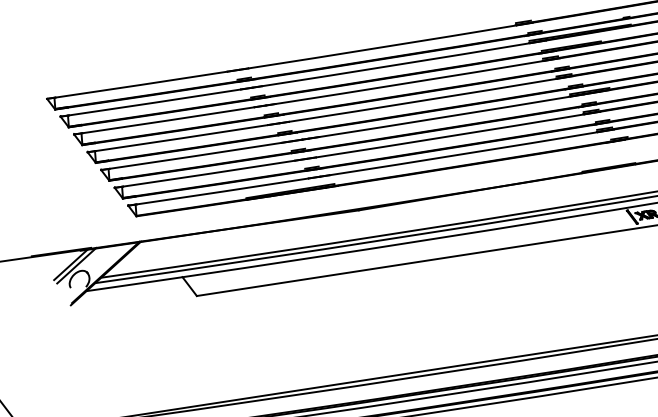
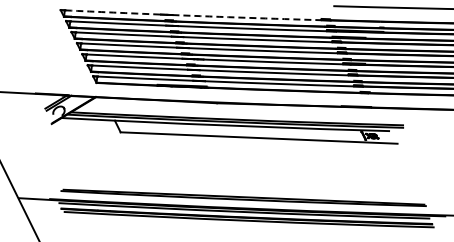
arc: (383, 46) -> (247, 17), solid -> dashed
arc: (142, 84) -> (113, 12), solid -> dashed

